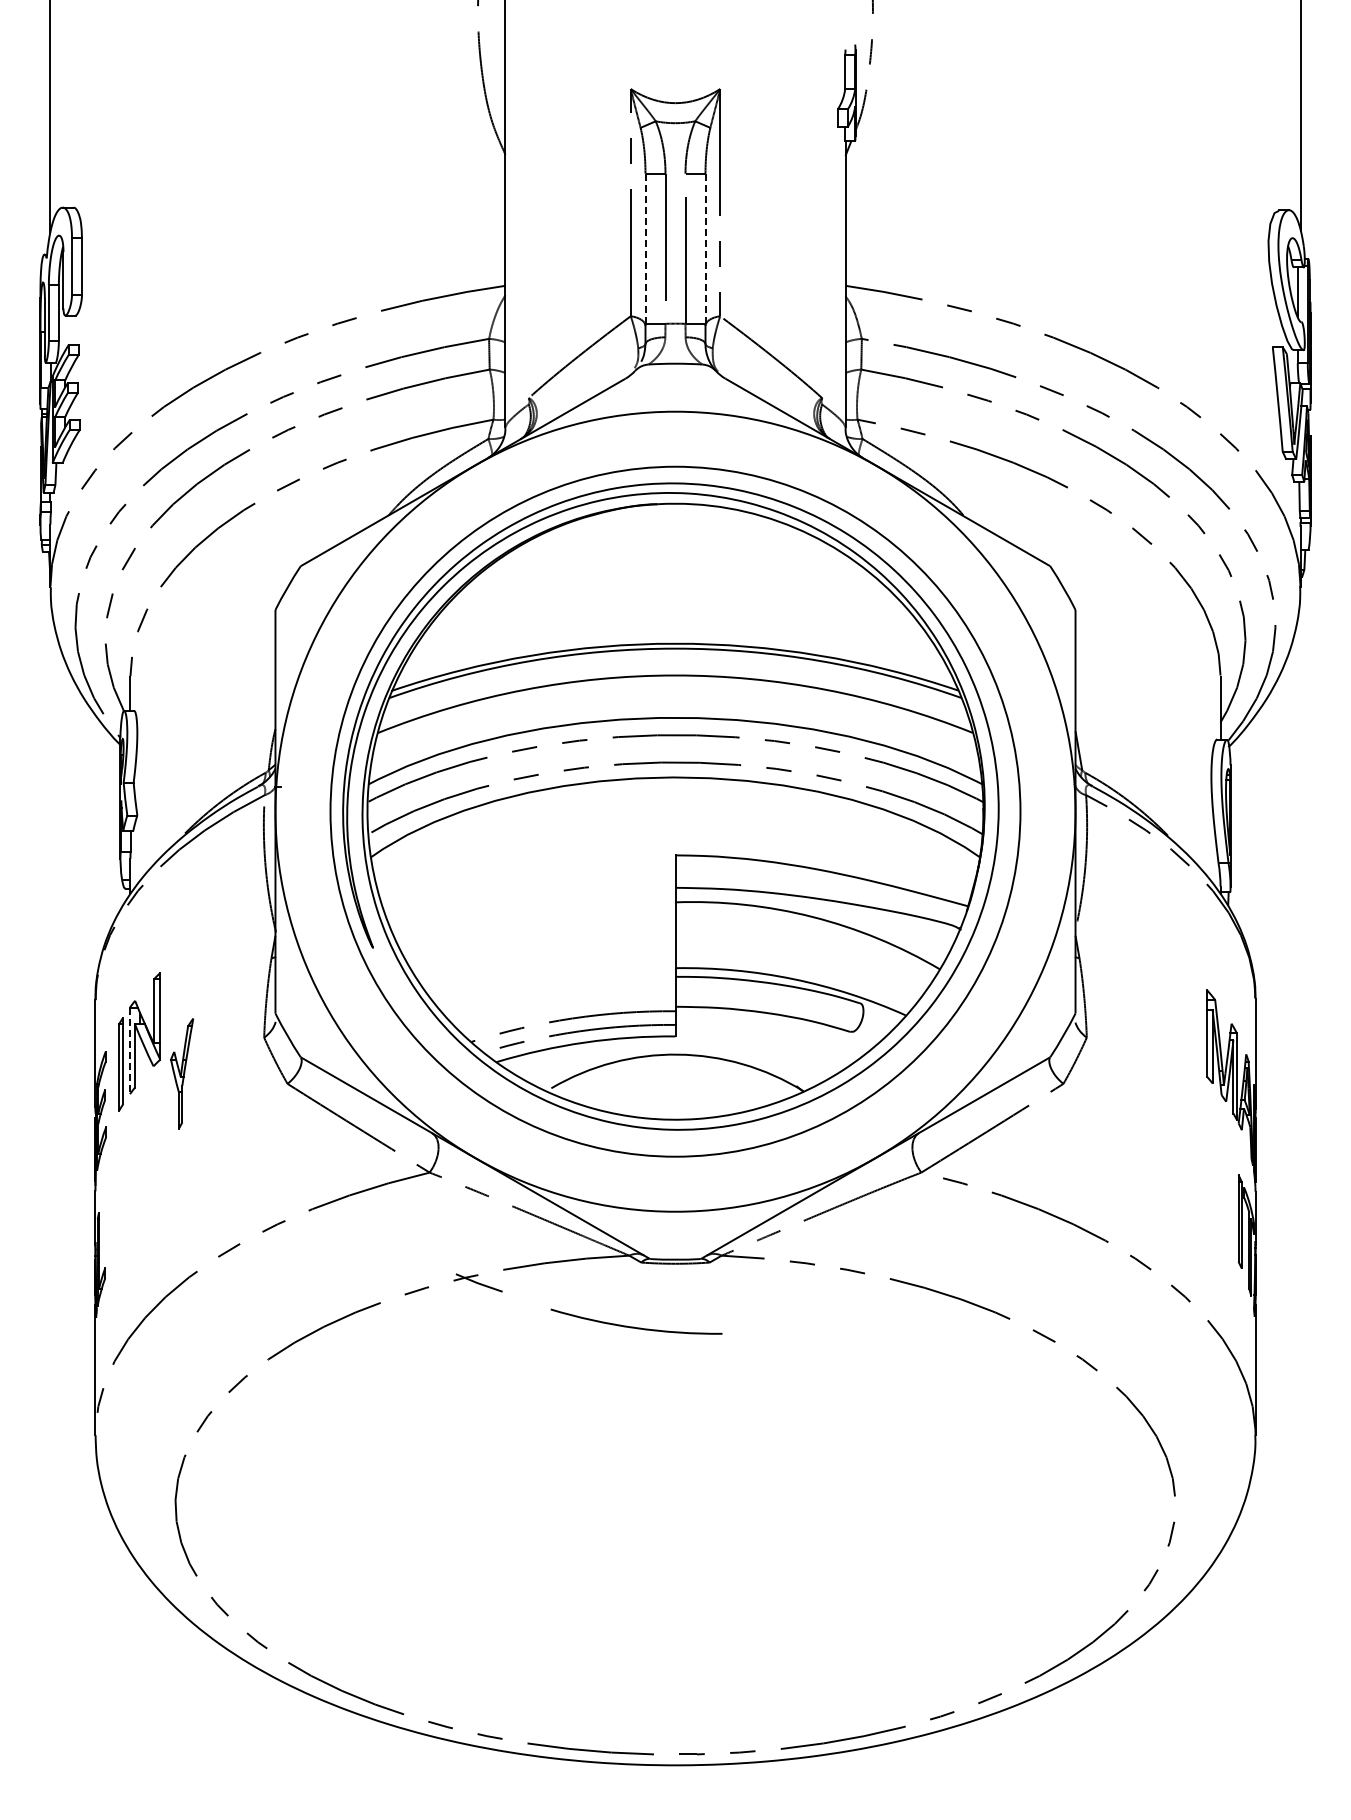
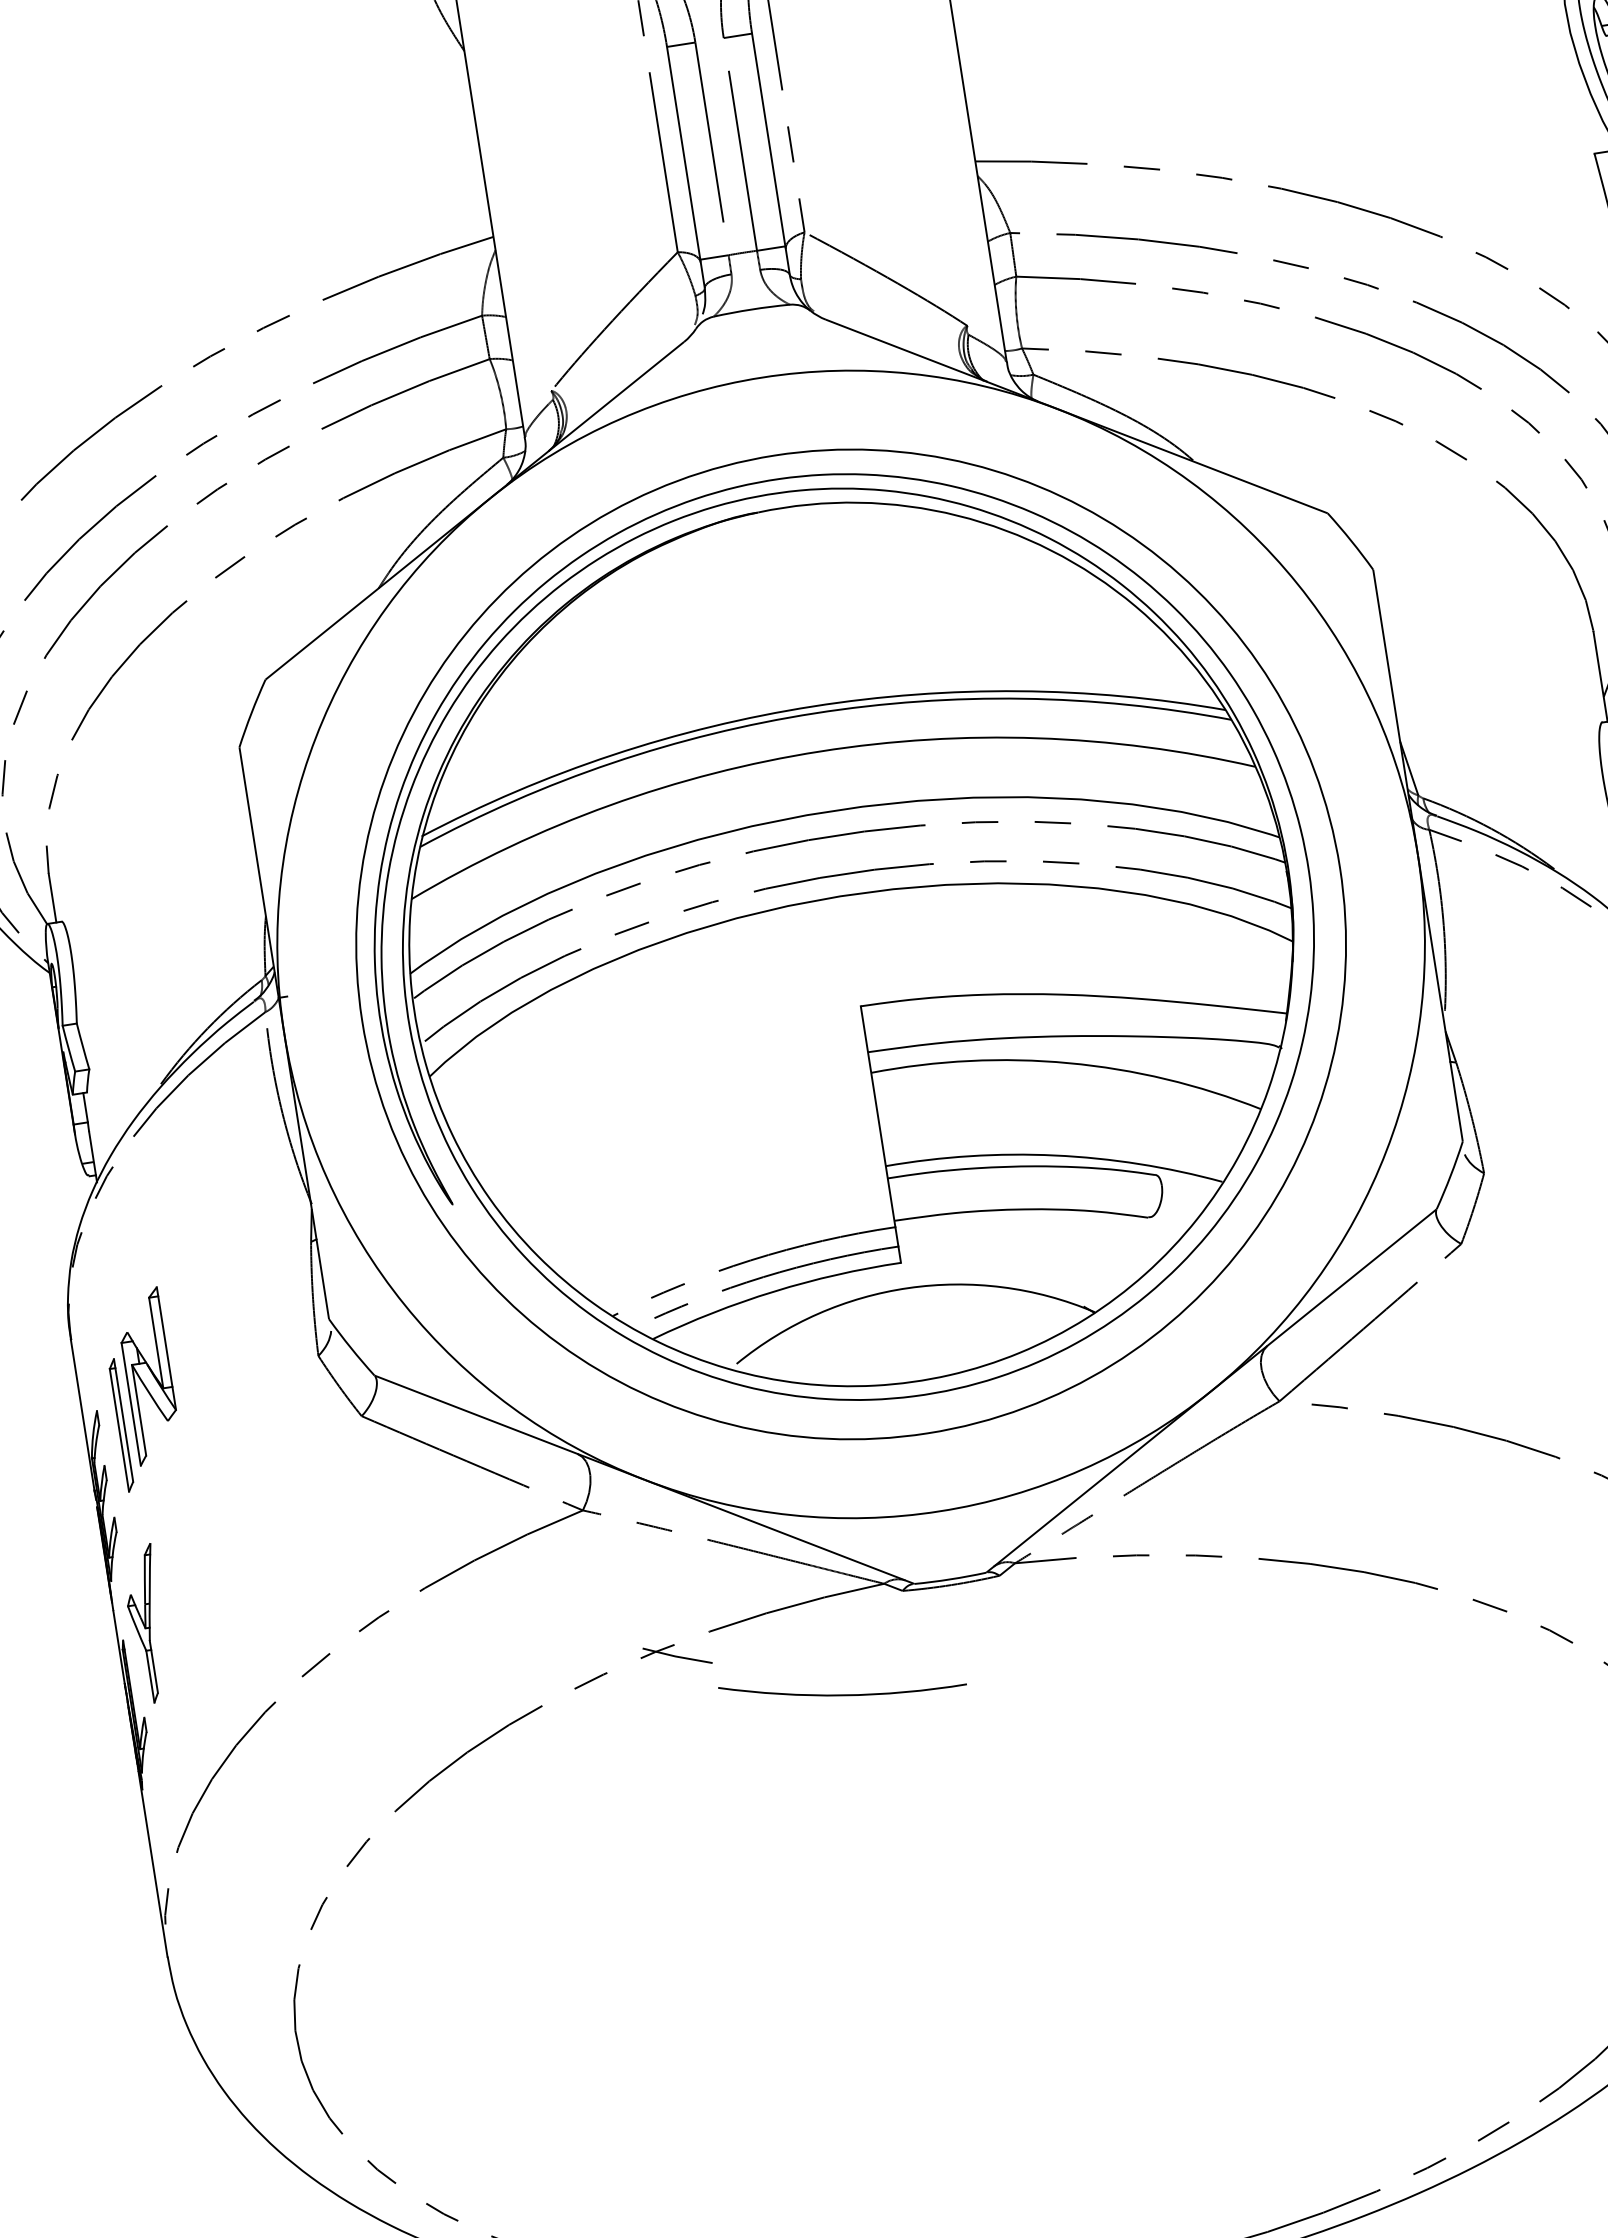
line: (645, 248) -> (683, 152), dashed -> solid
line: (705, 249) -> (768, 141), dashed -> solid
line: (130, 1051) -> (132, 1405), dashed -> solid
part: (182, 1073) -> (147, 1623), moved
arc: (634, 1326) -> (840, 1693), moved

